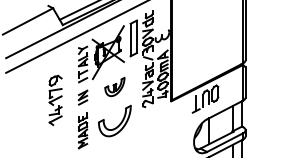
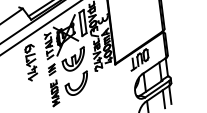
part: (114, 86) -> (73, 58), size x1.67
part: (55, 99) -> (31, 62), moved

